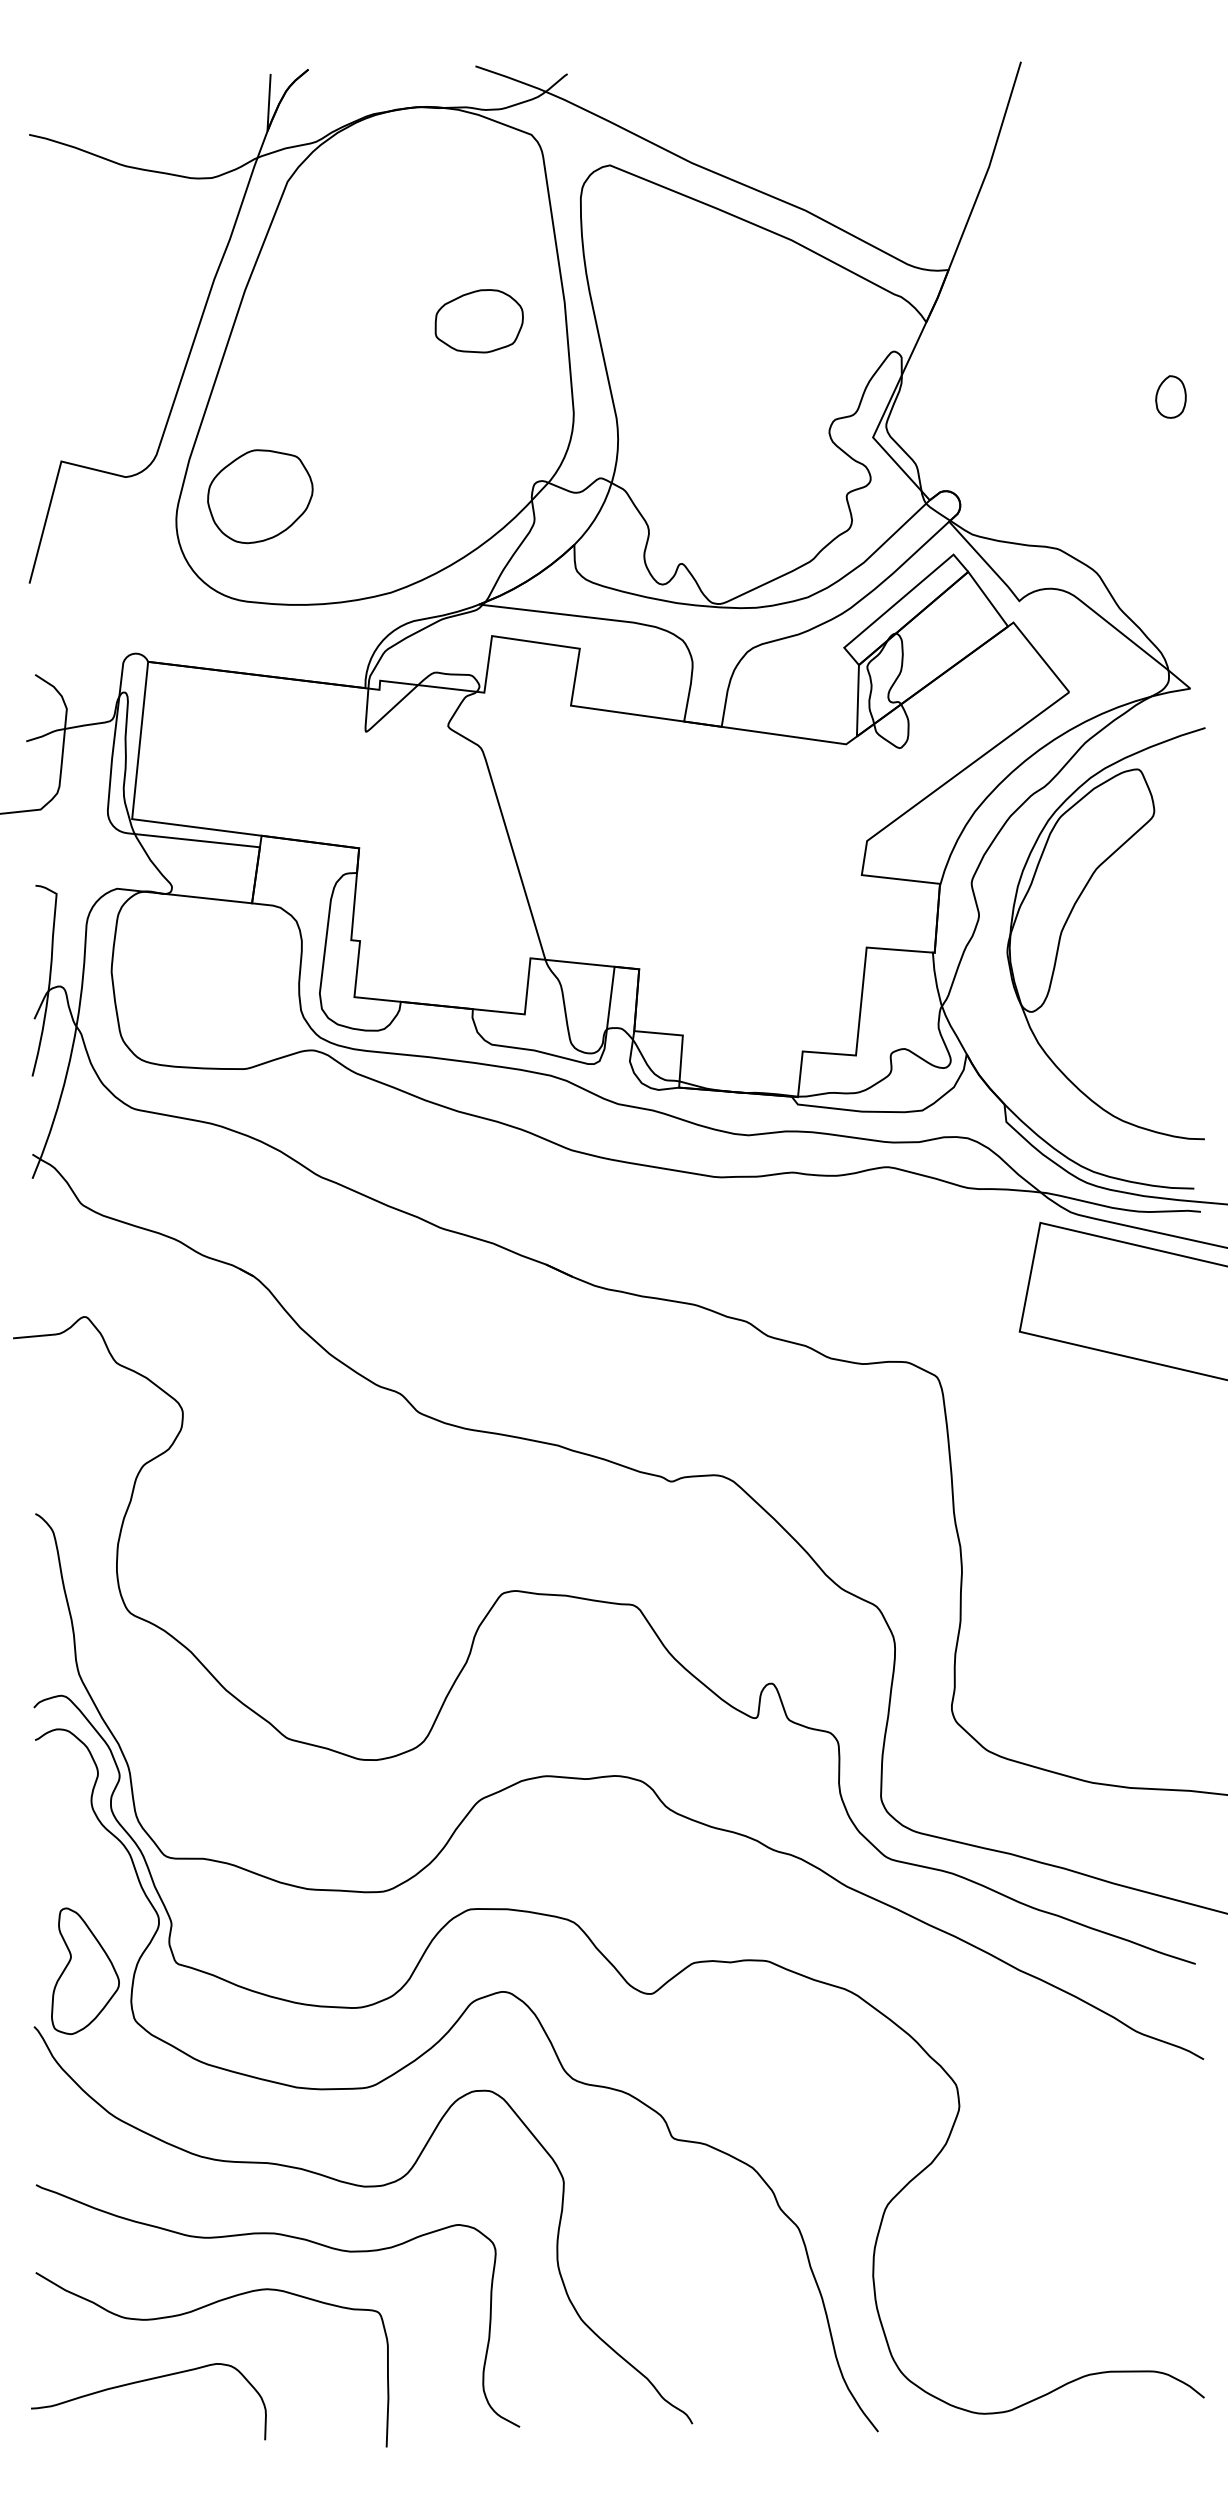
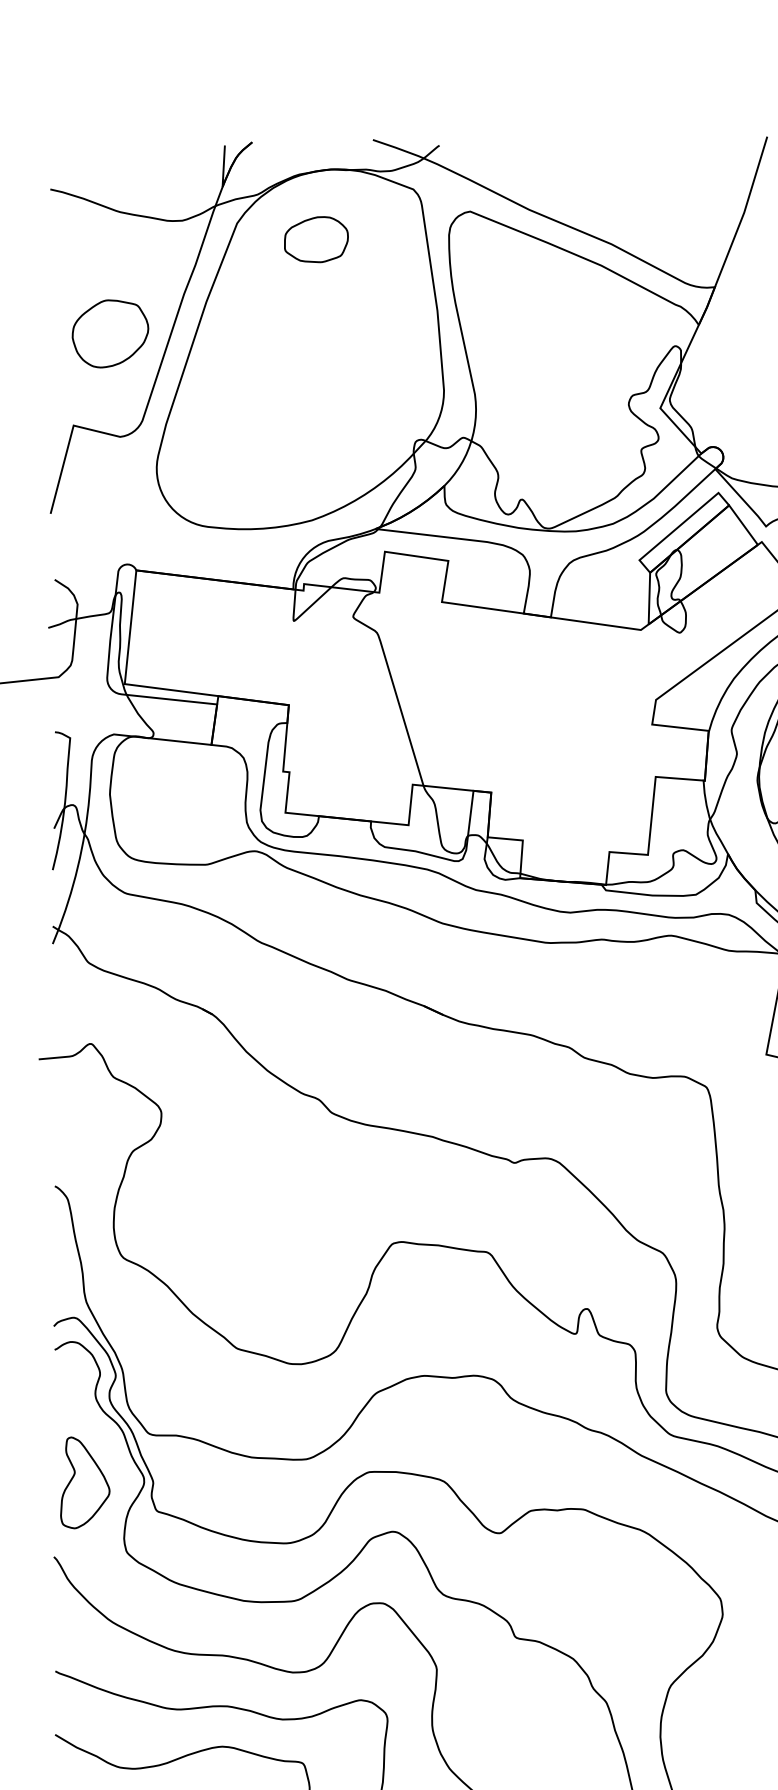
part: (478, 321) -> (315, 239), moved
part: (260, 496) -> (110, 333), moved
part: (85, 1971) -> (85, 1483), moved

